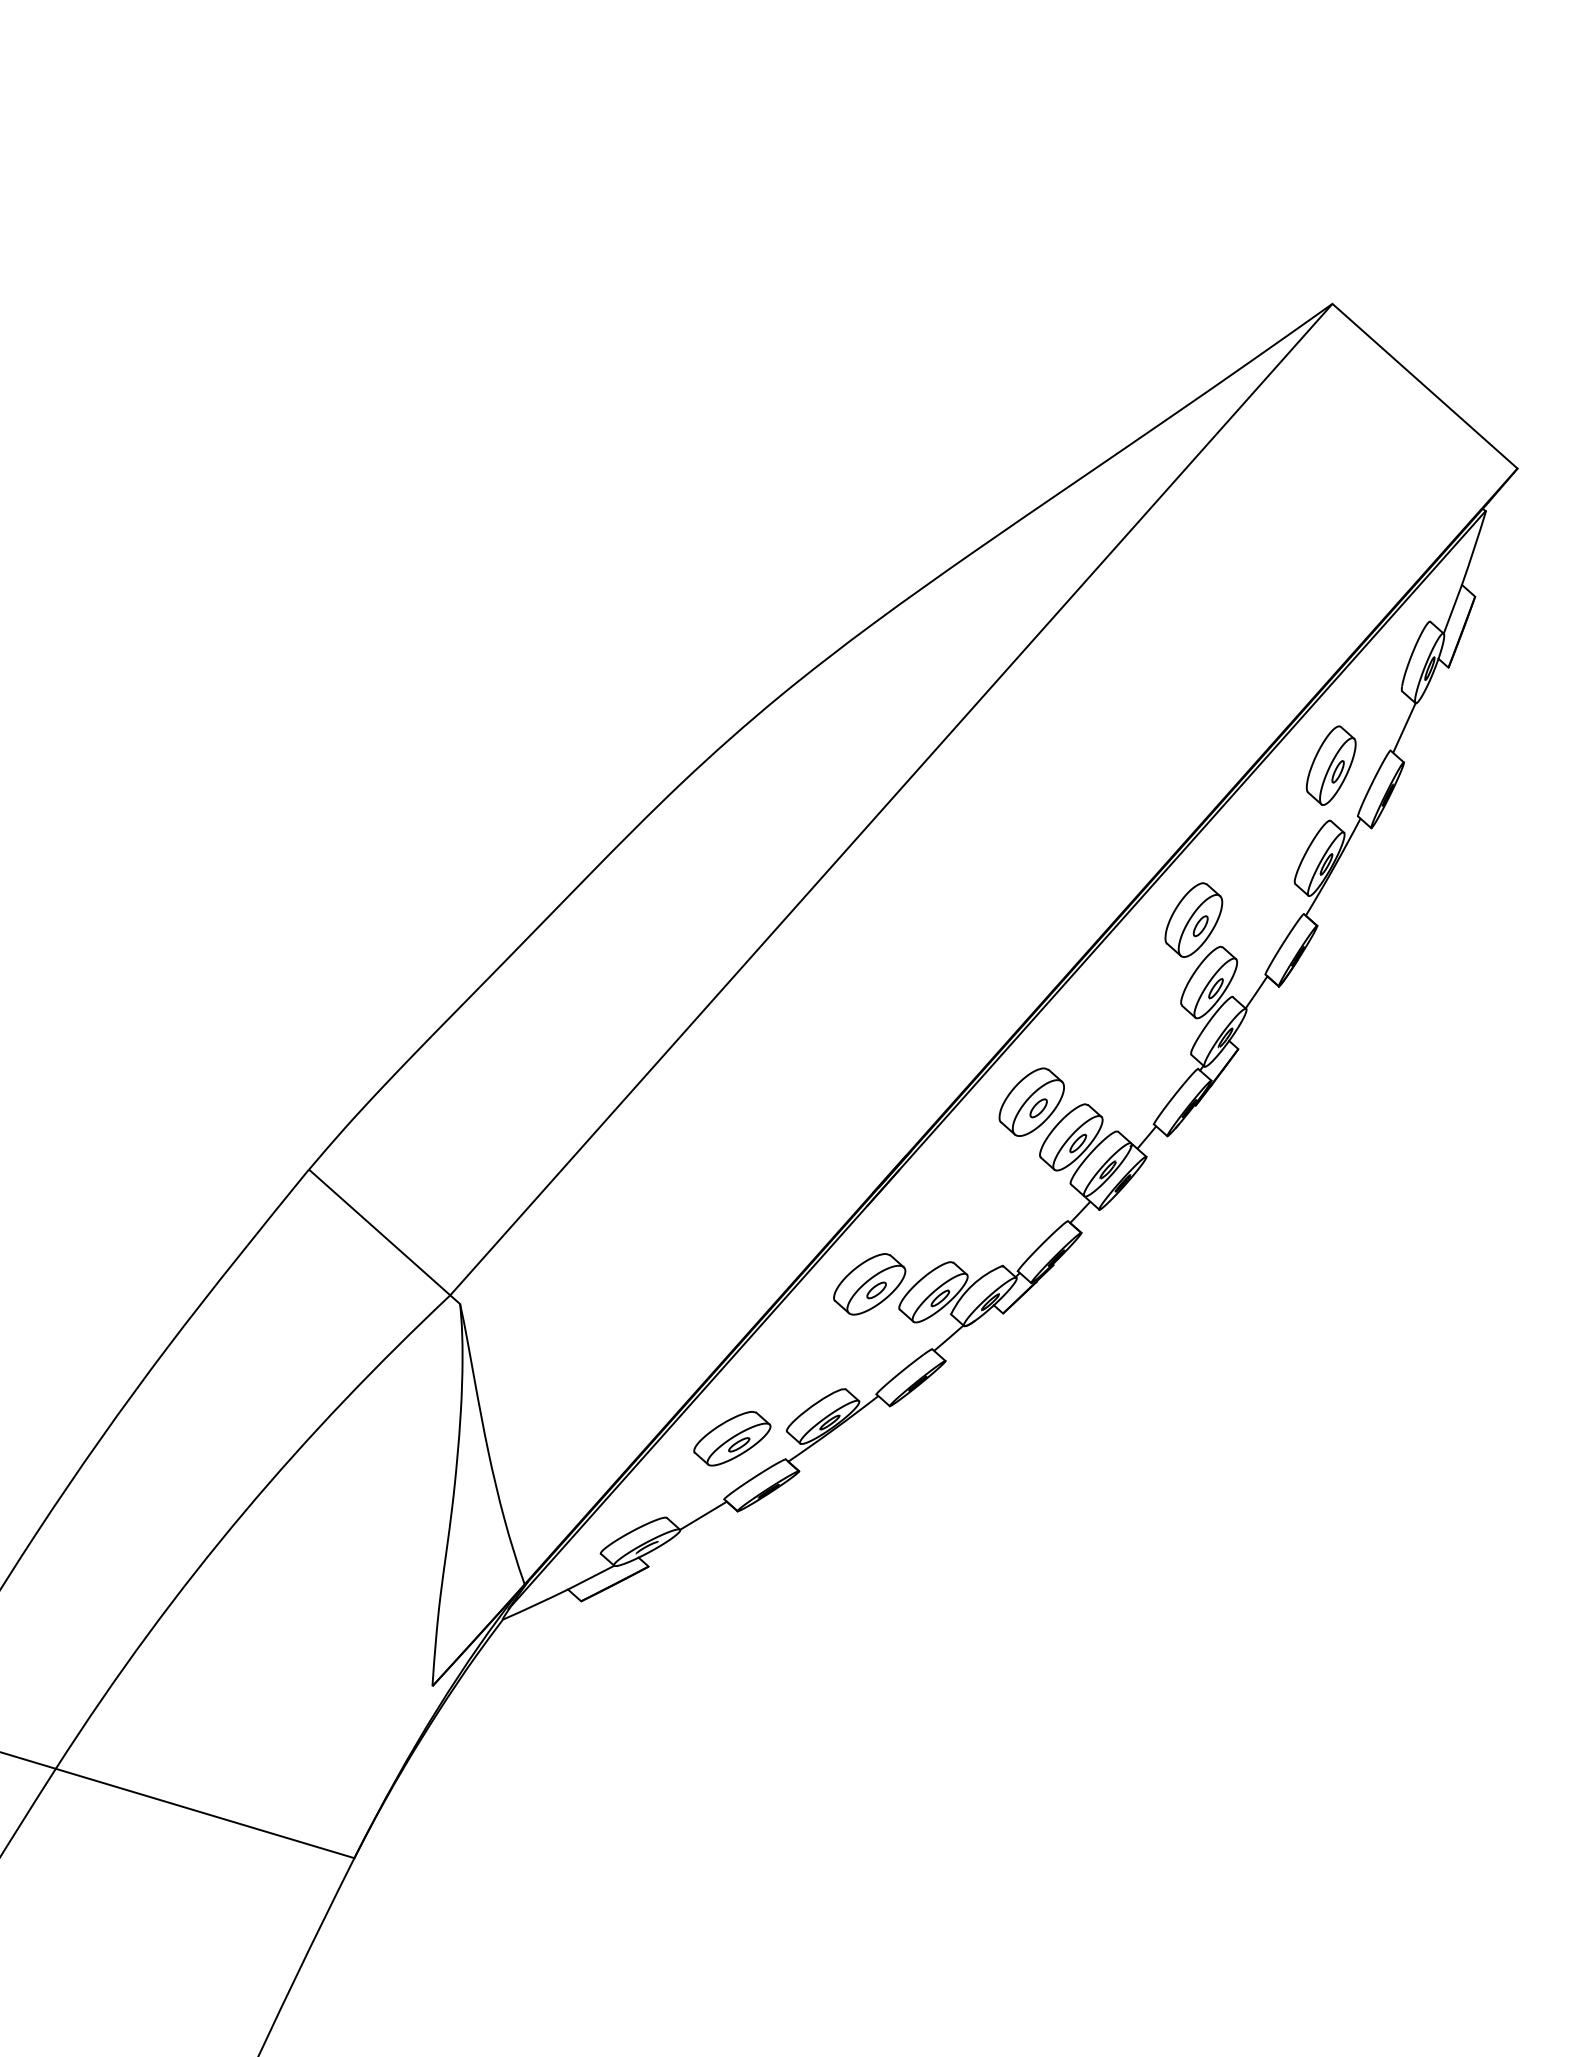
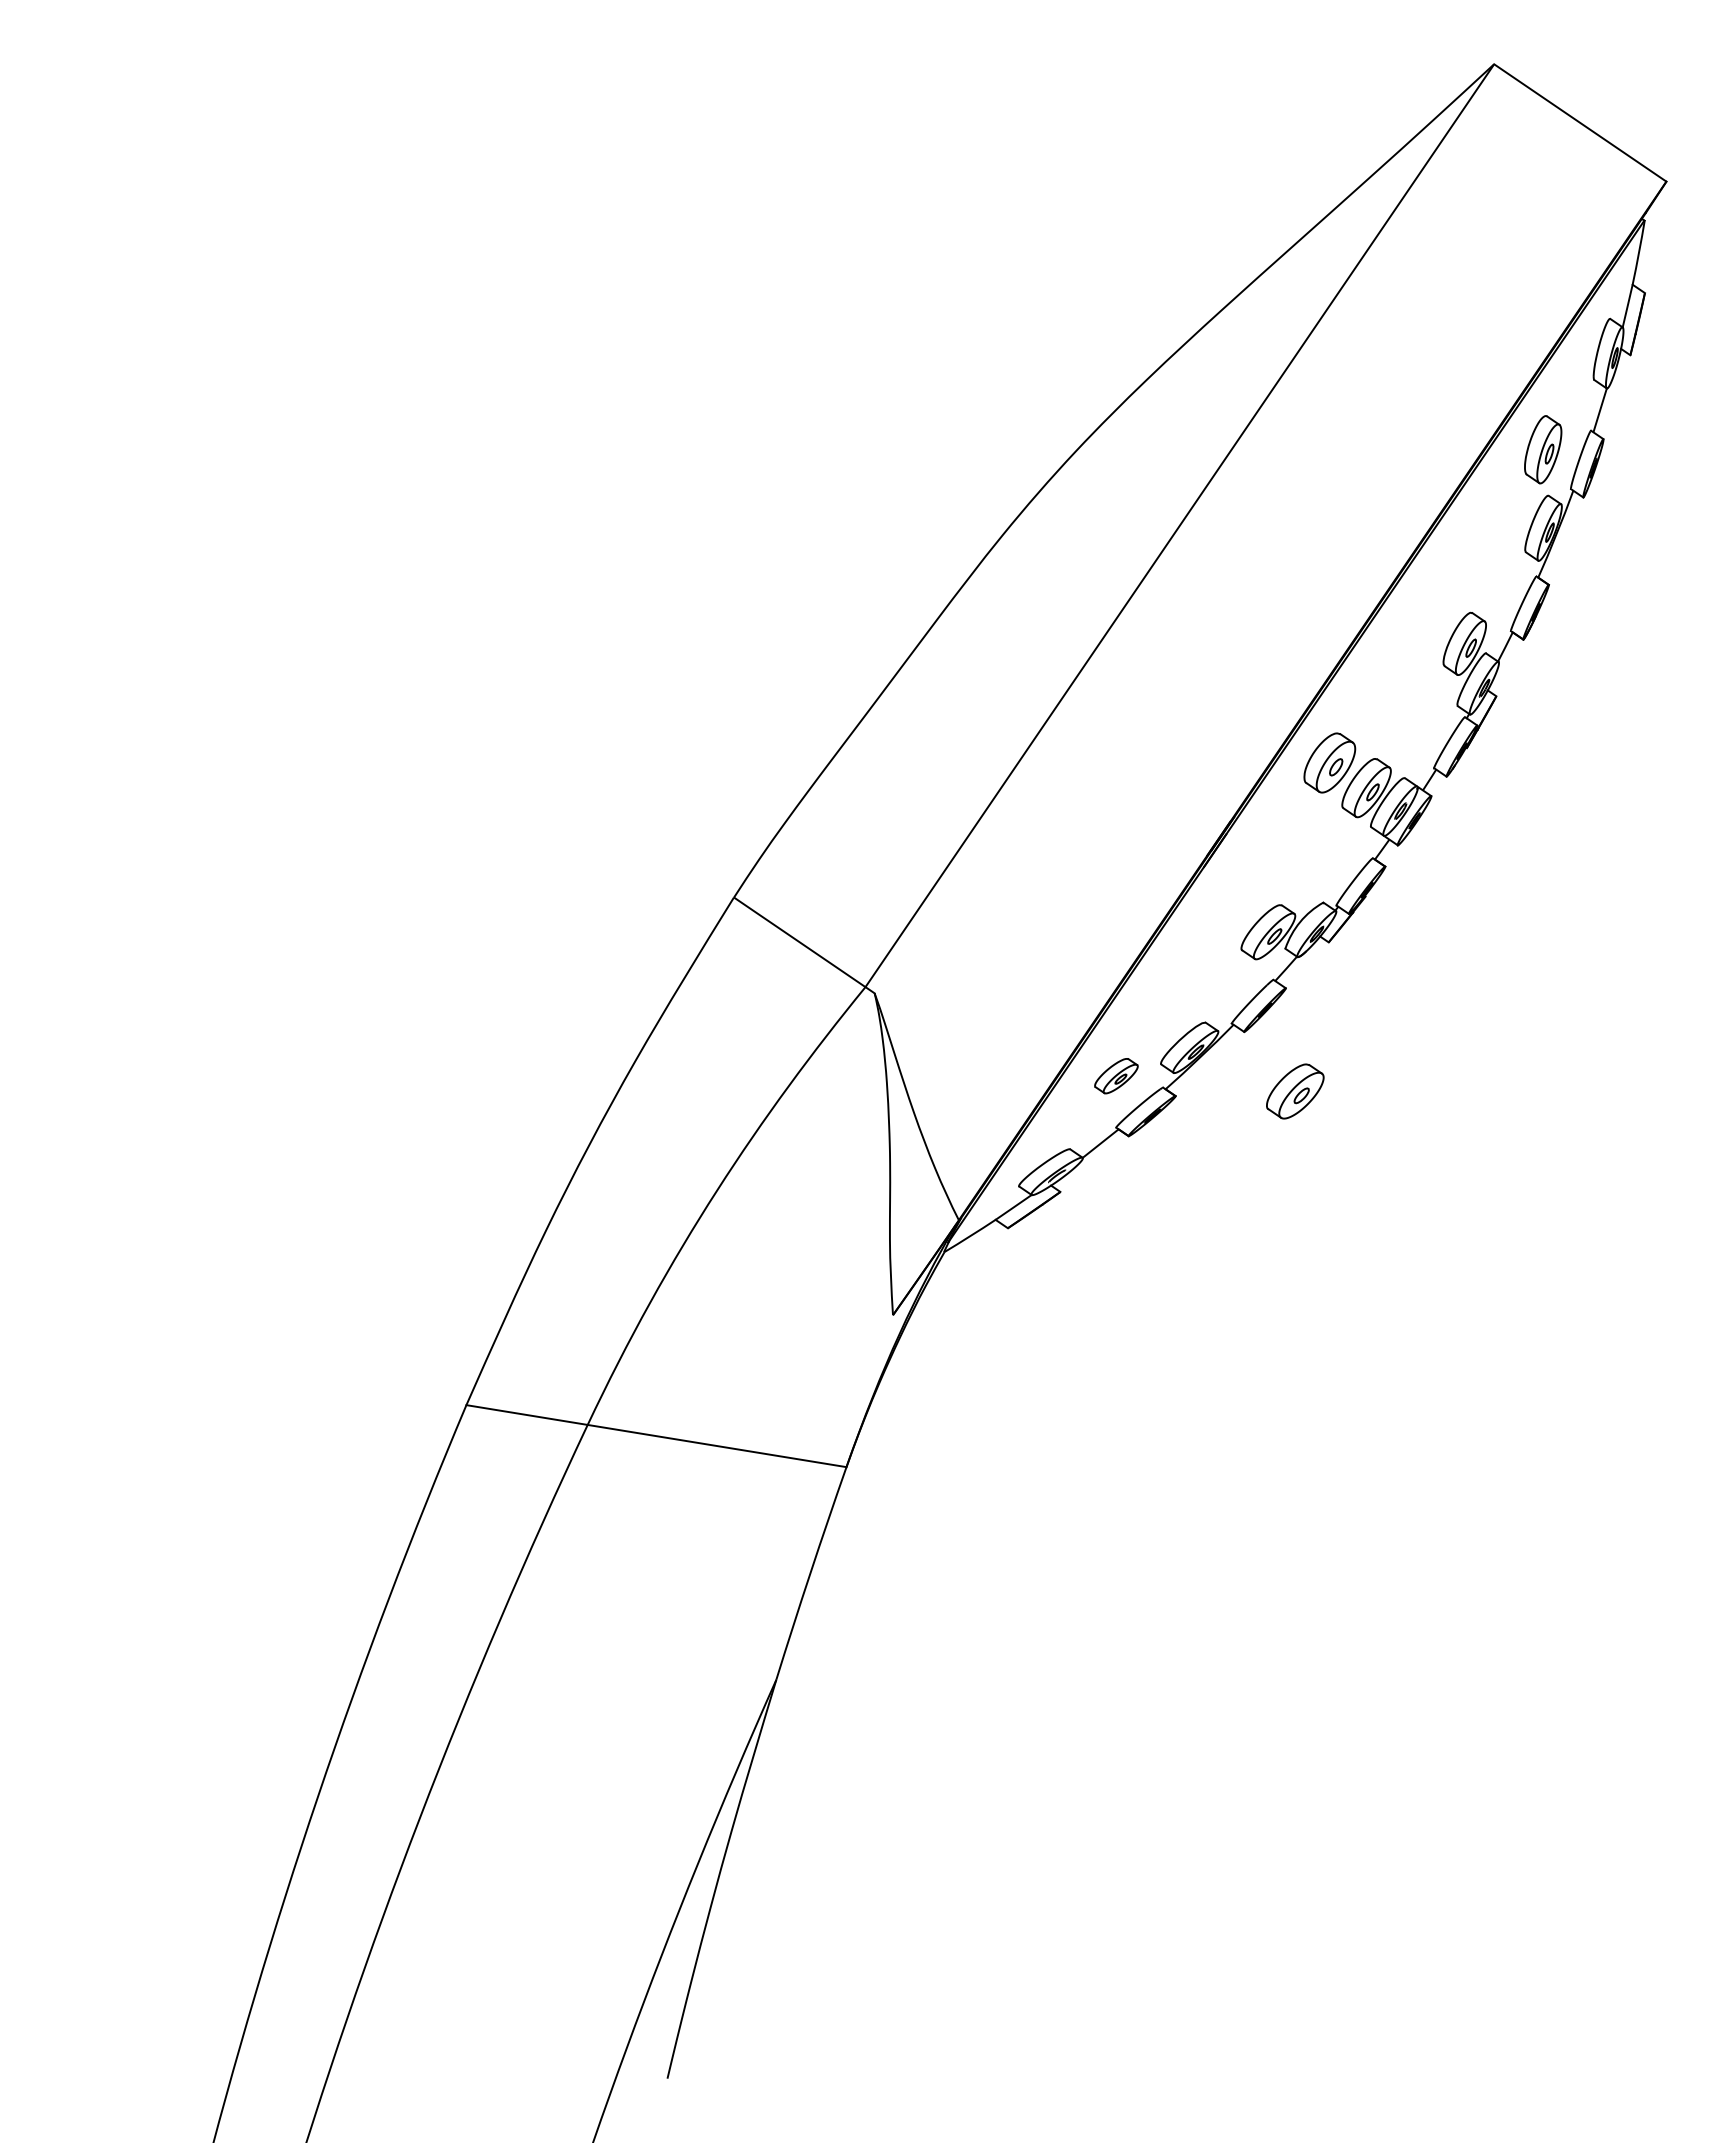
part: (1194, 920) -> (1445, 593), removed
part: (869, 1284) -> (1295, 1091), moved
part: (732, 1437) -> (1116, 1075), size x0.7

